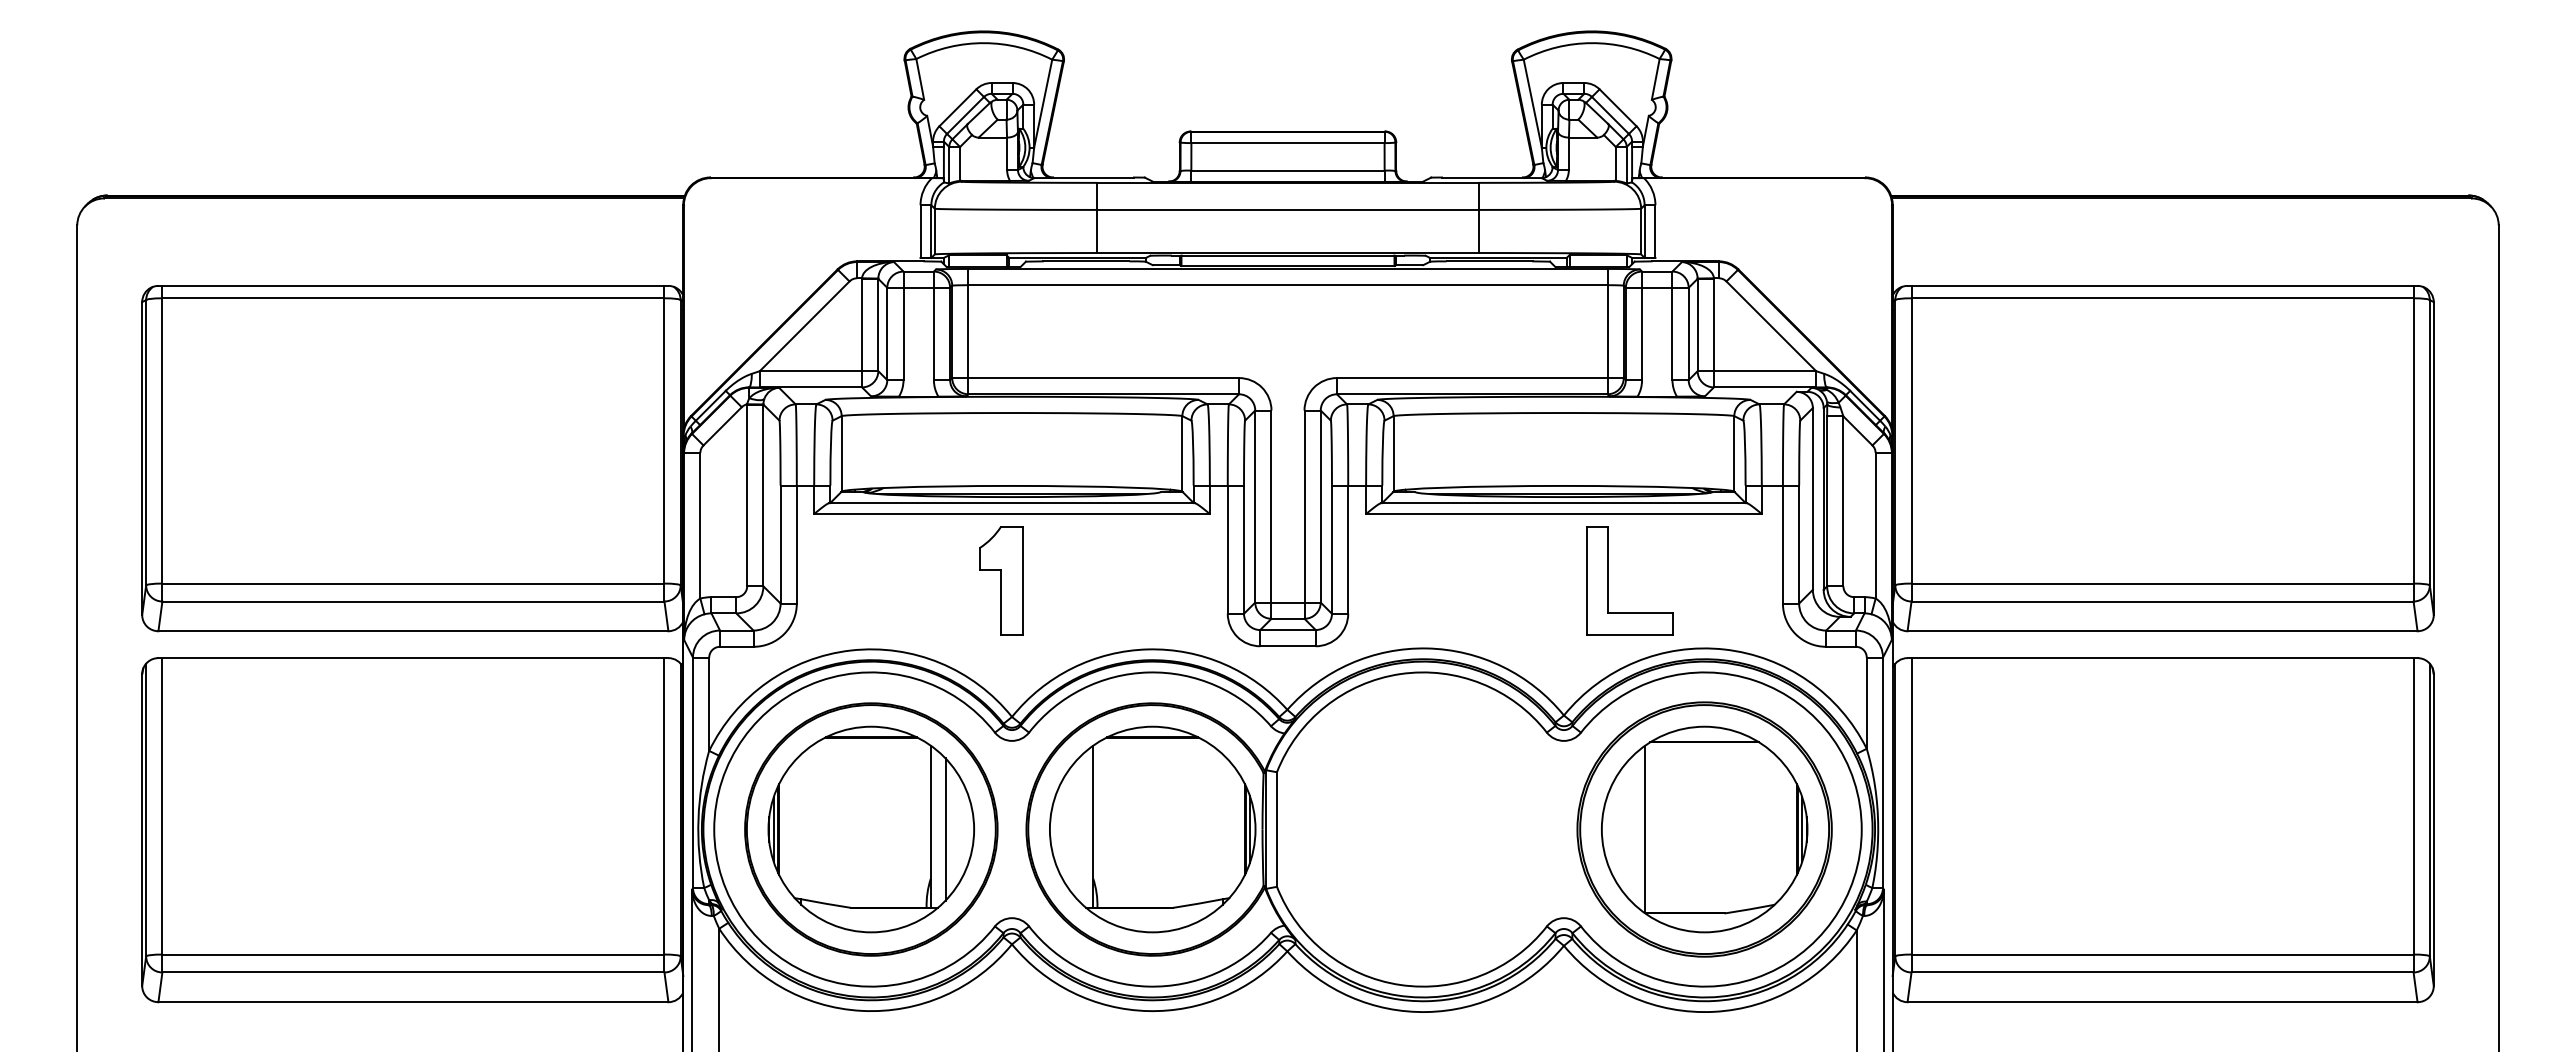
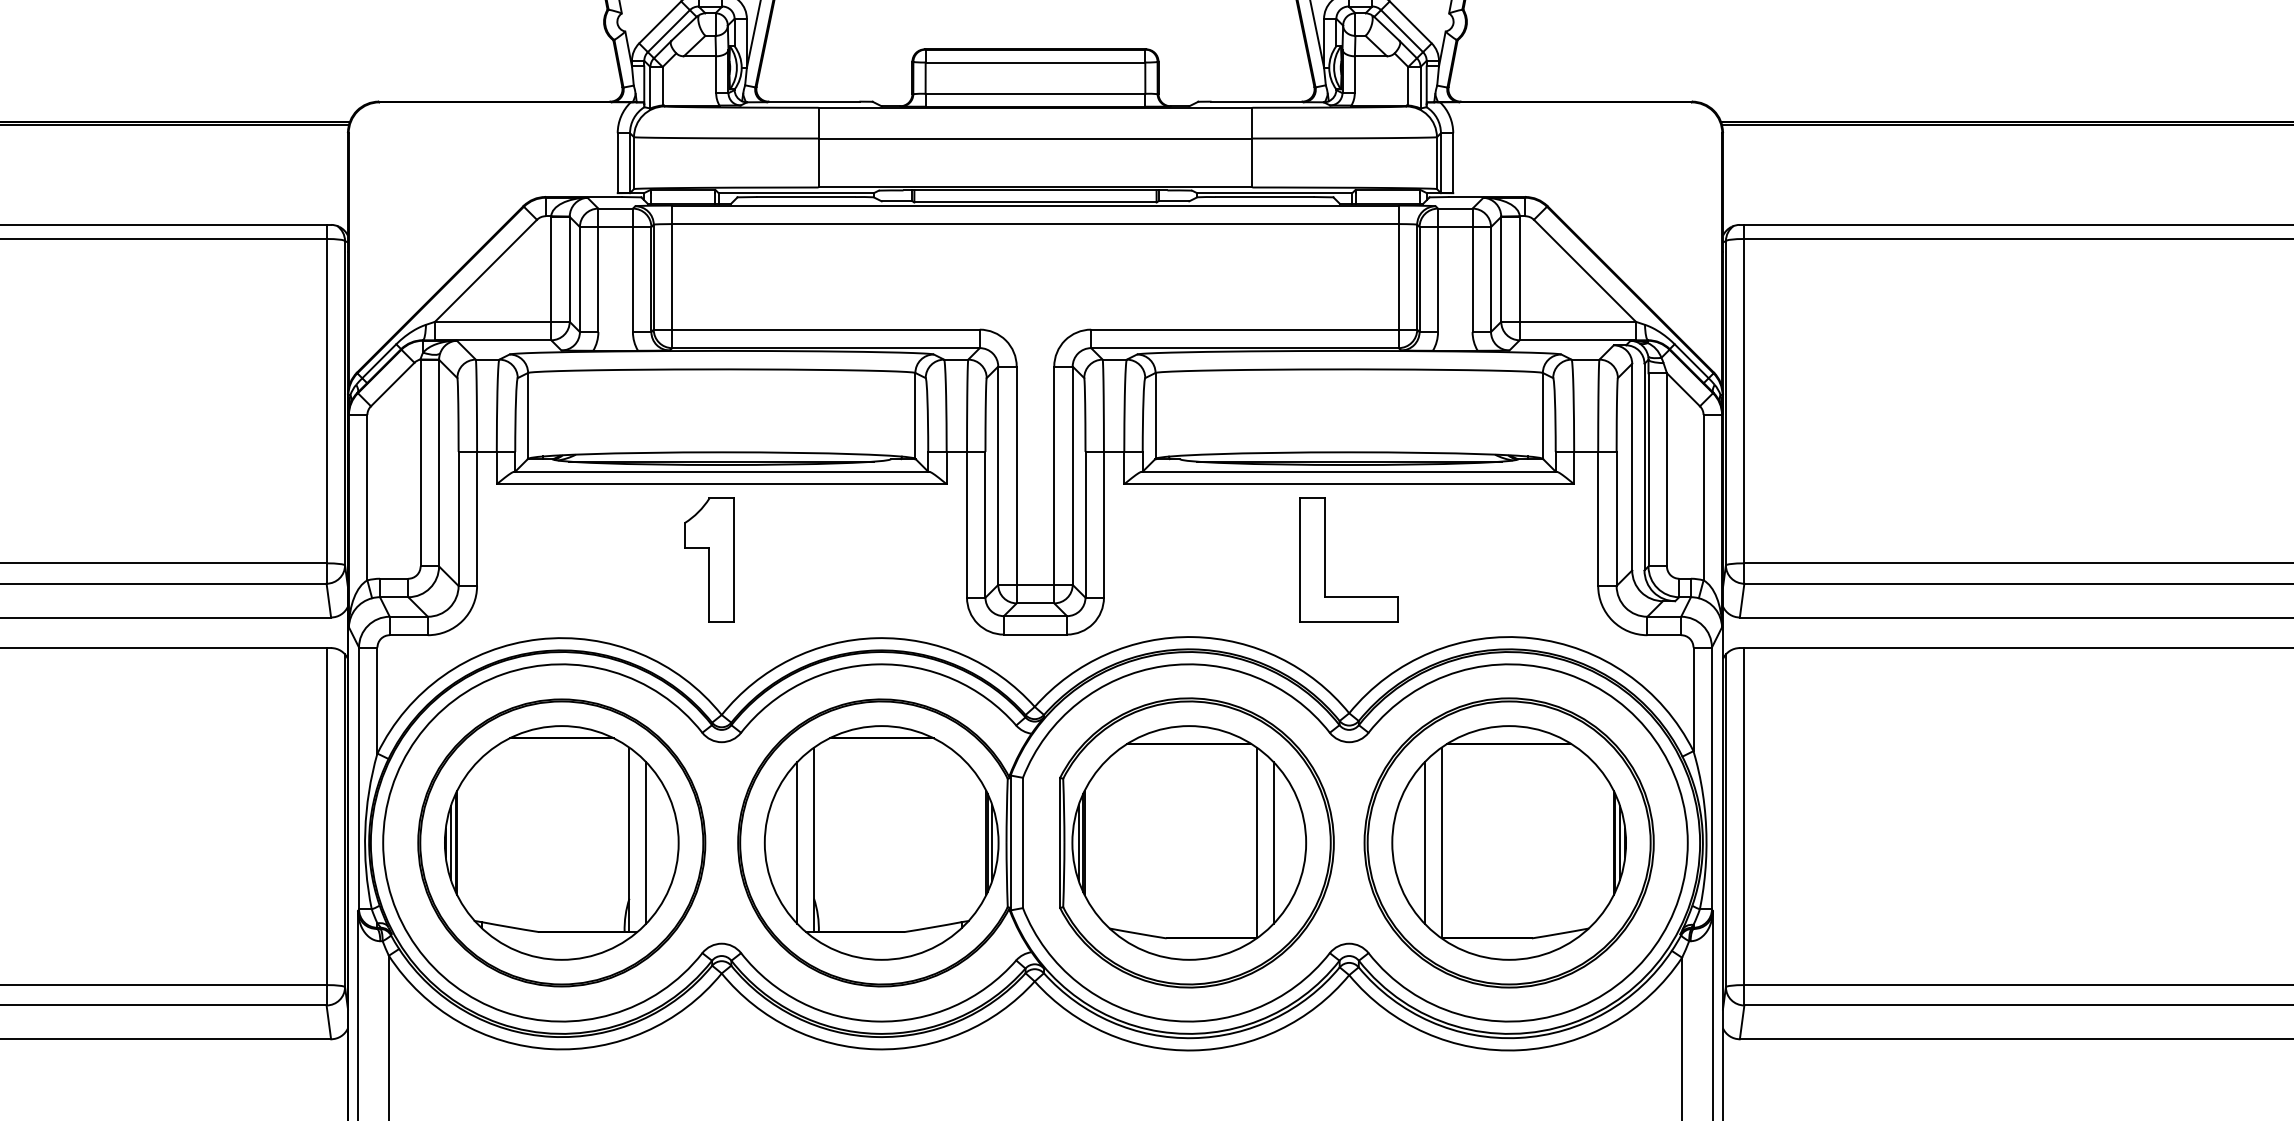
part: (1608, 580) -> (1324, 559), moved
line: (1078, 829) -> (797, 842), added
part: (1429, 829) -> (1196, 842), added
line: (1630, 829) -> (1424, 842), added

